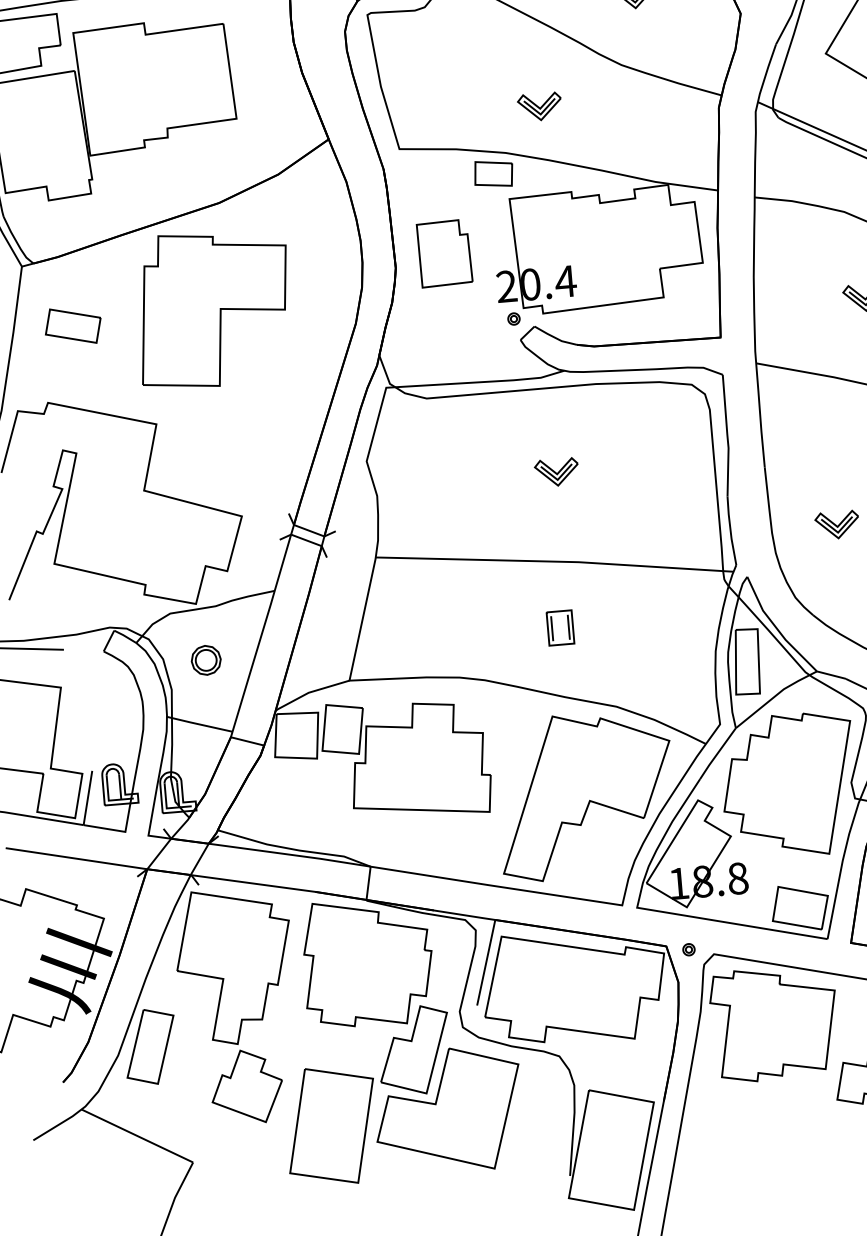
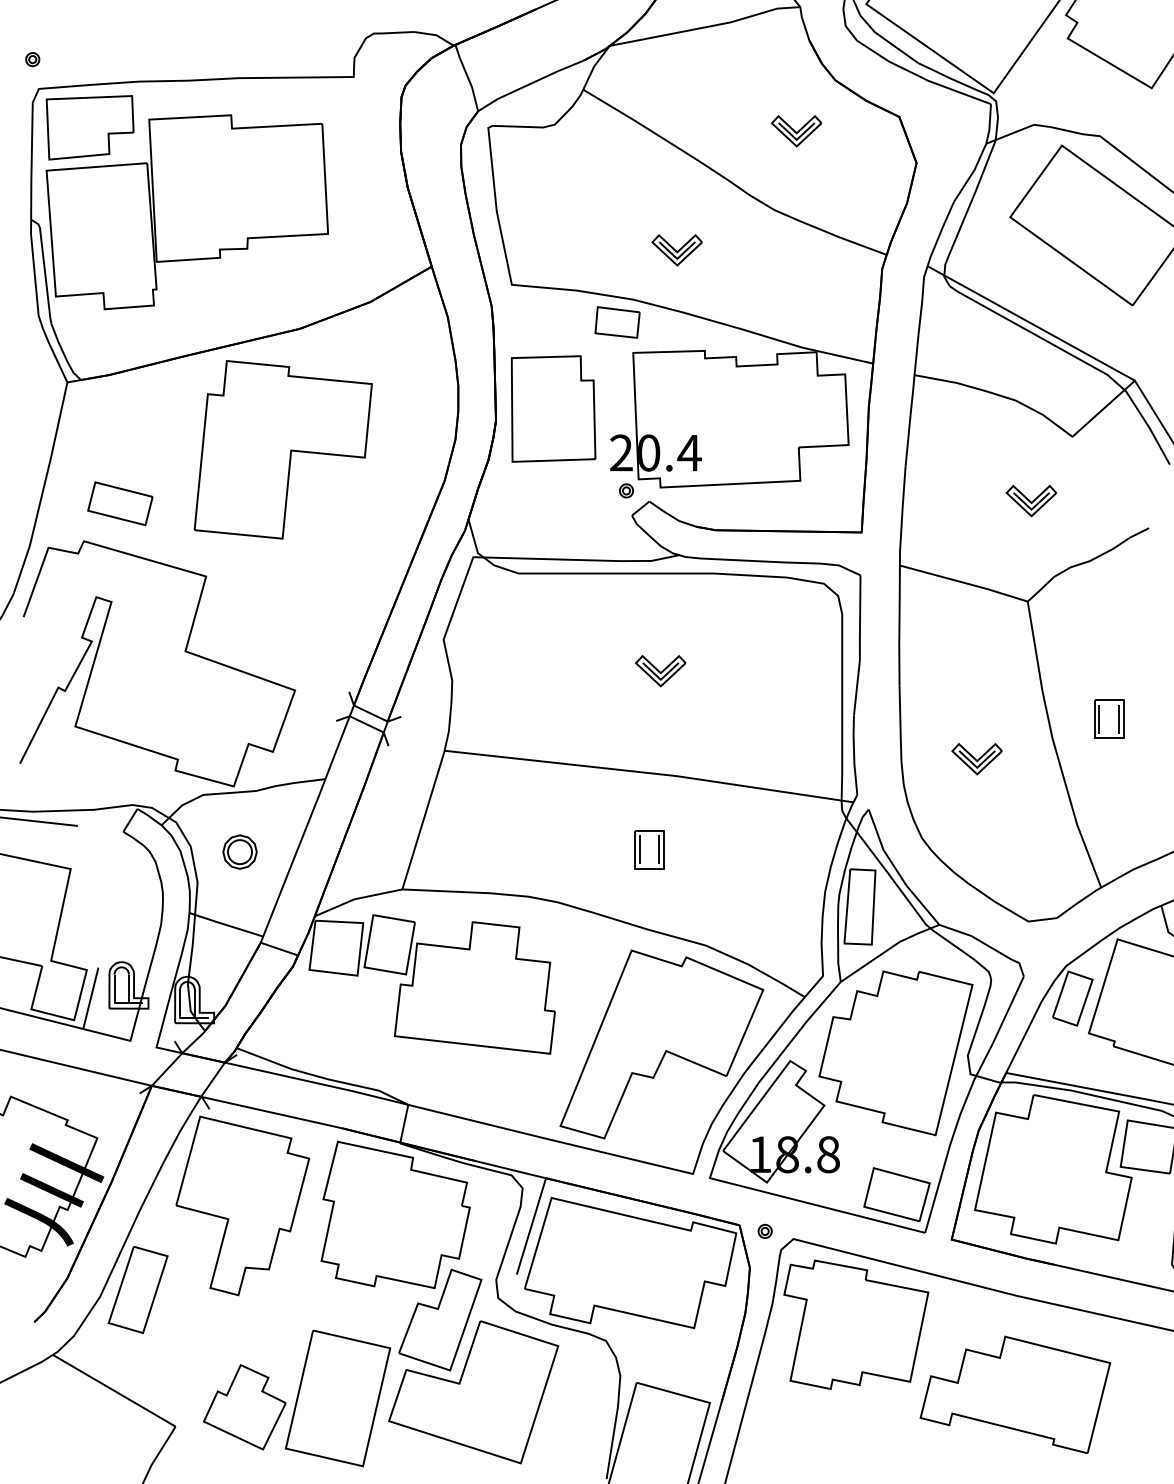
part: (444, 253) -> (553, 408), size x1.43
part: (73, 325) -> (120, 503), moved
part: (246, 1087) -> (244, 1407), moved

